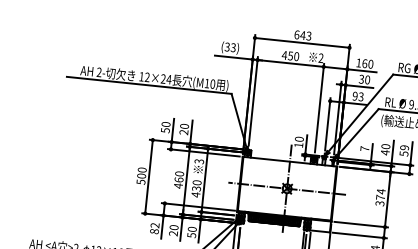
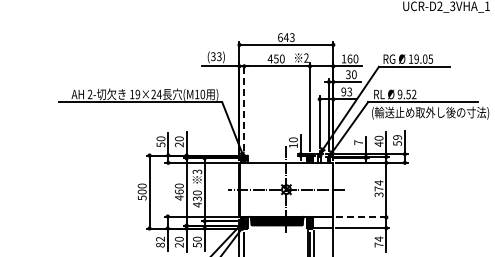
text: (147, 77) -> (137, 94), 12×24 -> 19×24
line: (253, 101) -> (244, 107), solid -> dashed
line: (360, 224) -> (362, 217), solid -> dashed

